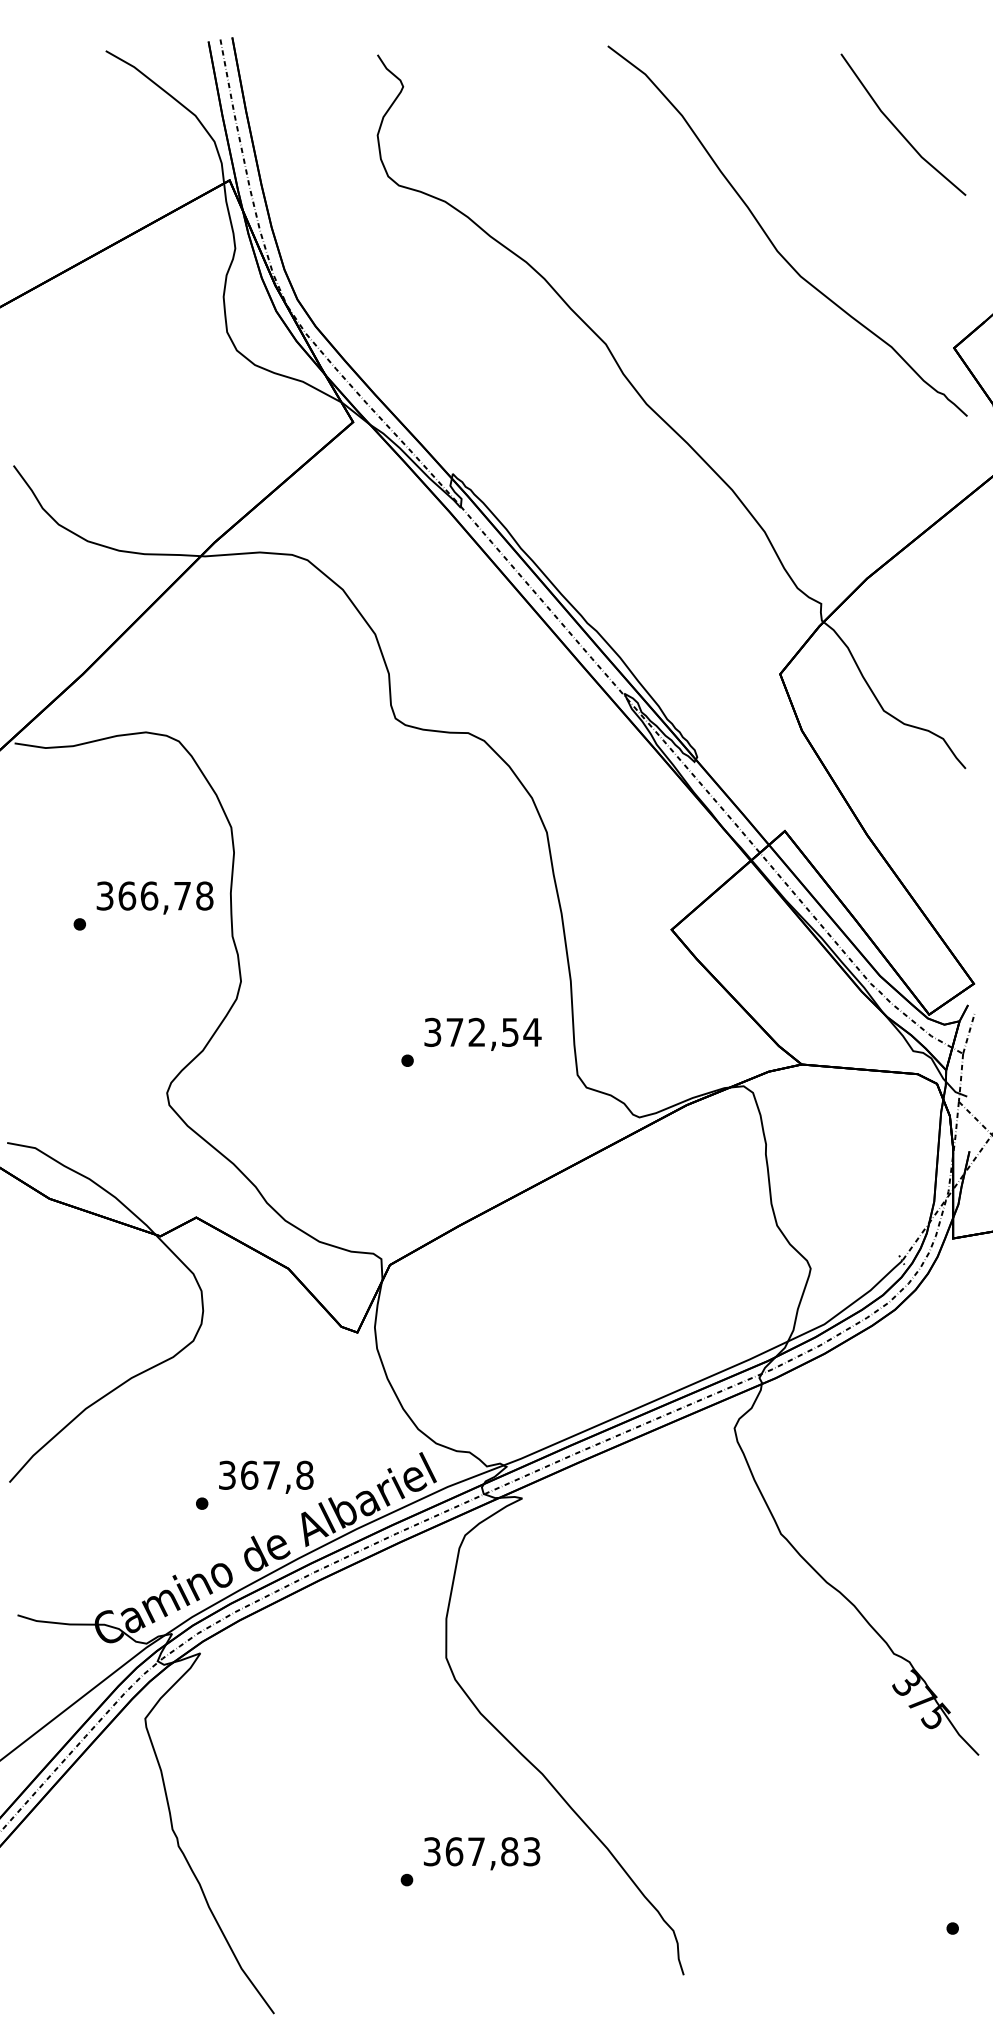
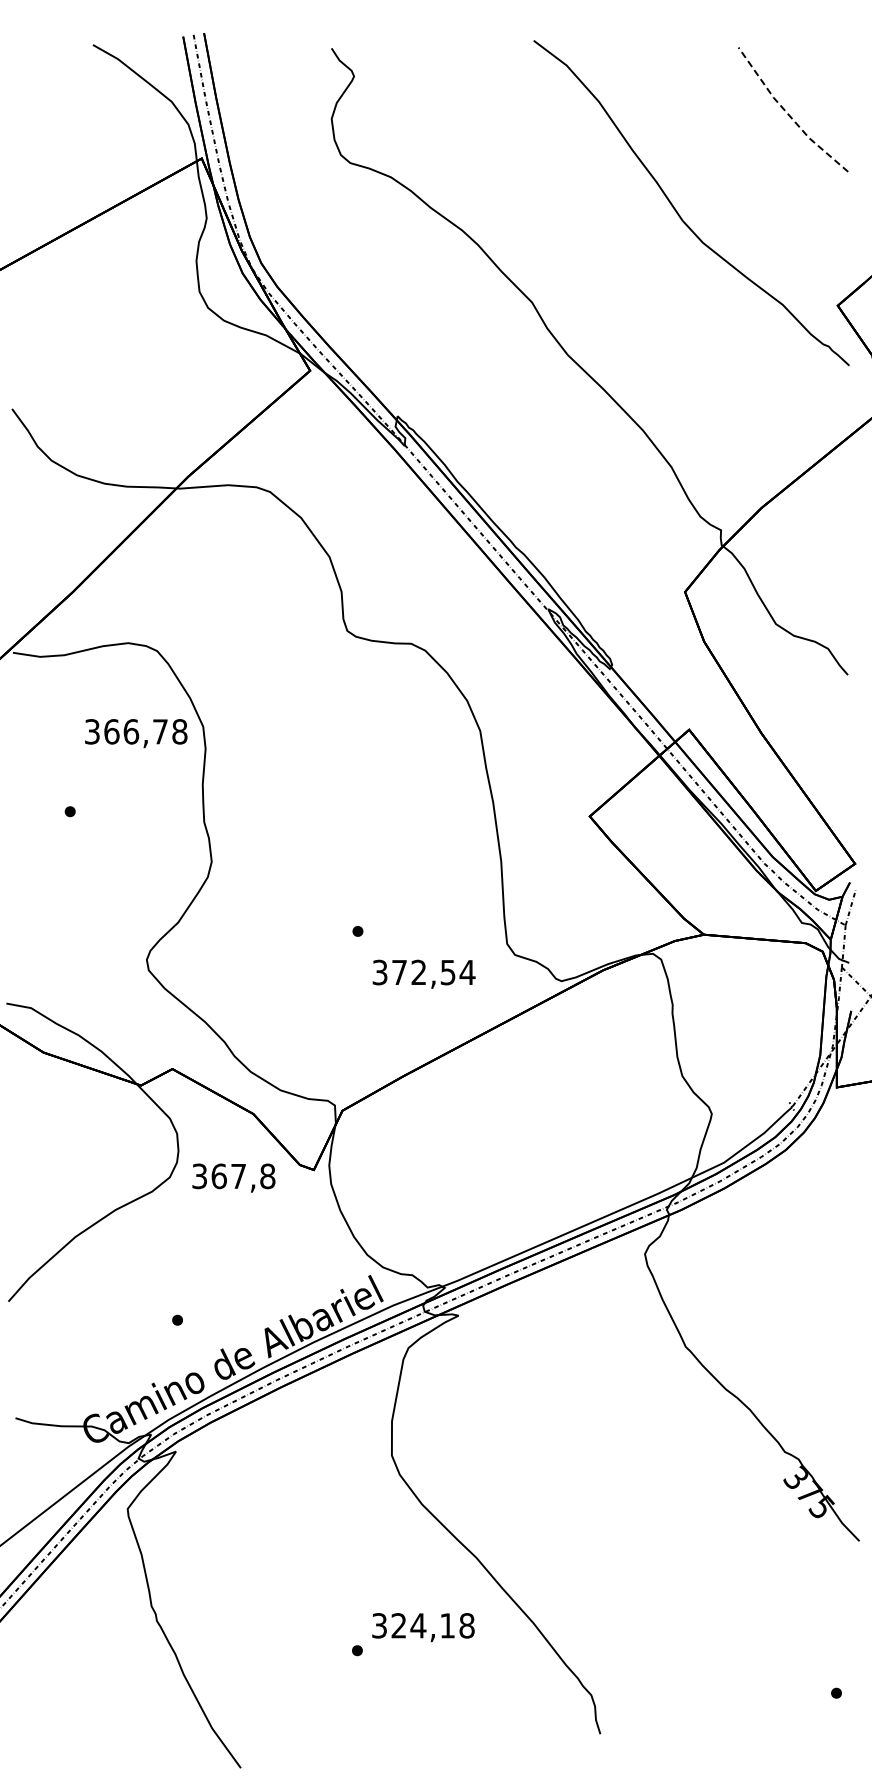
line: (898, 130) -> (788, 114), solid -> dashed
text: (155, 897) -> (136, 733), moved
text: (482, 1033) -> (423, 973), moved
text: (265, 1476) -> (233, 1177), moved
text: (492, 1851) -> (432, 1625), 367,83 -> 324,18

